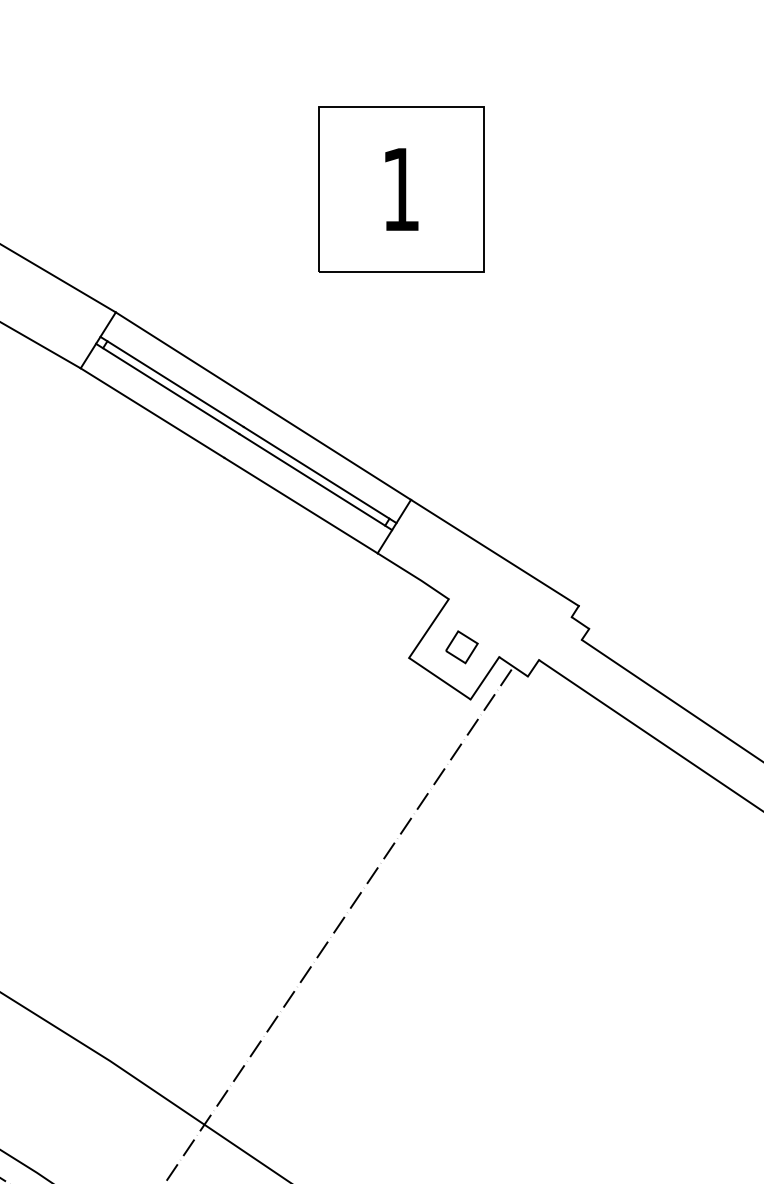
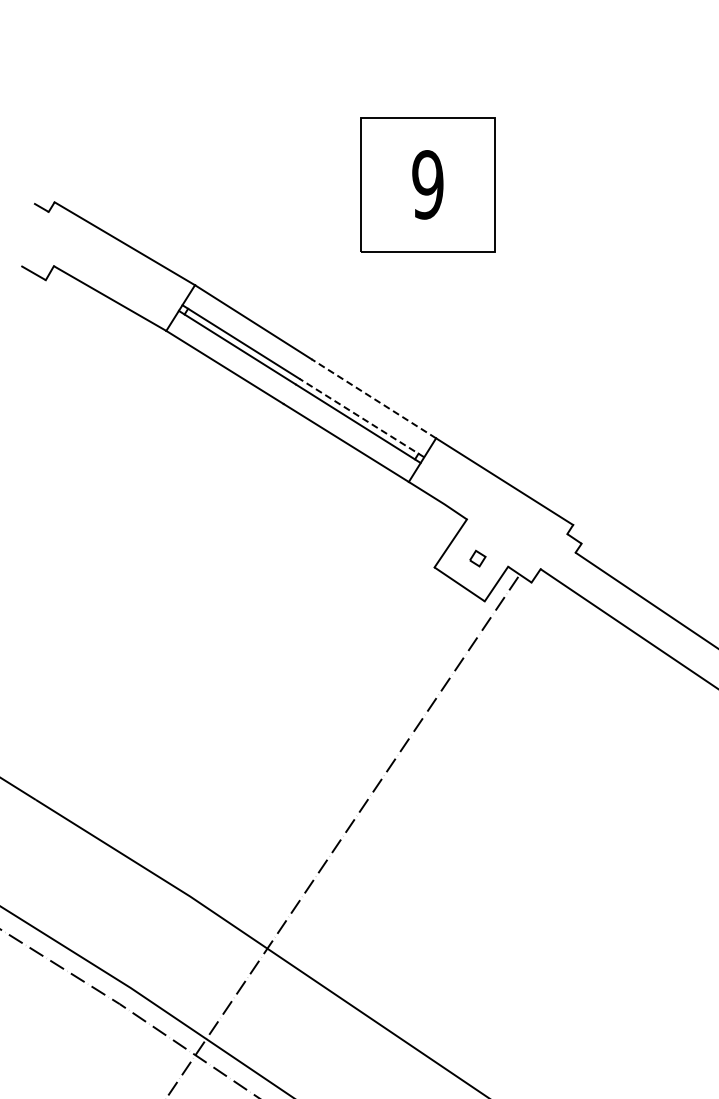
text: (400, 189) -> (427, 184), 1 -> 9
line: (334, 451) -> (373, 398), solid -> dashed
line: (319, 475) -> (361, 418), solid -> dashed
part: (461, 647) -> (477, 558), size x0.6

